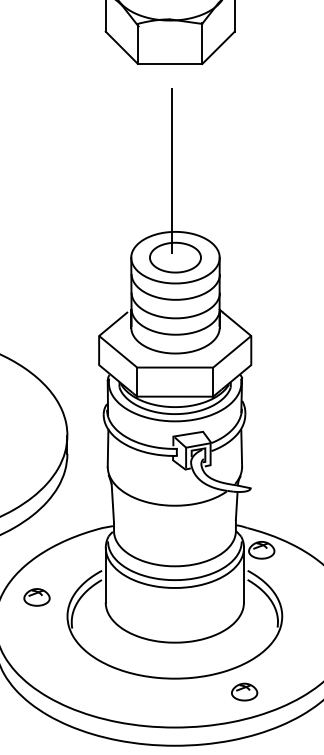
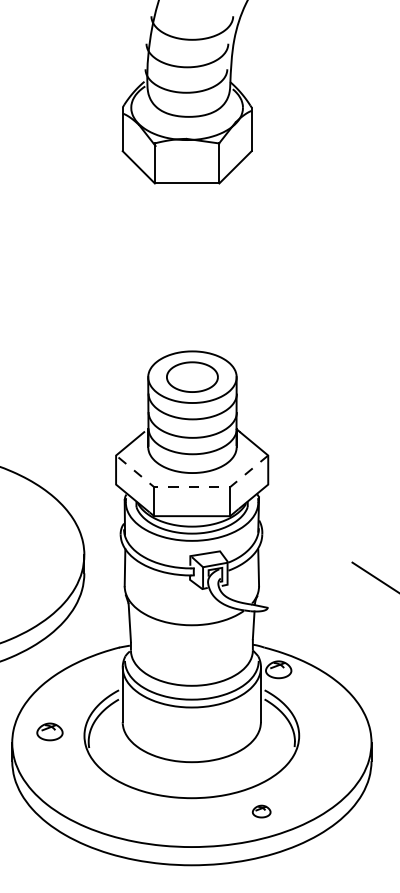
line: (171, 170) -> (188, 290), removed
line: (174, 367) -> (191, 487), solid -> dashed
part: (36, 596) -> (49, 731), moved
part: (244, 691) -> (261, 811), size x0.7

